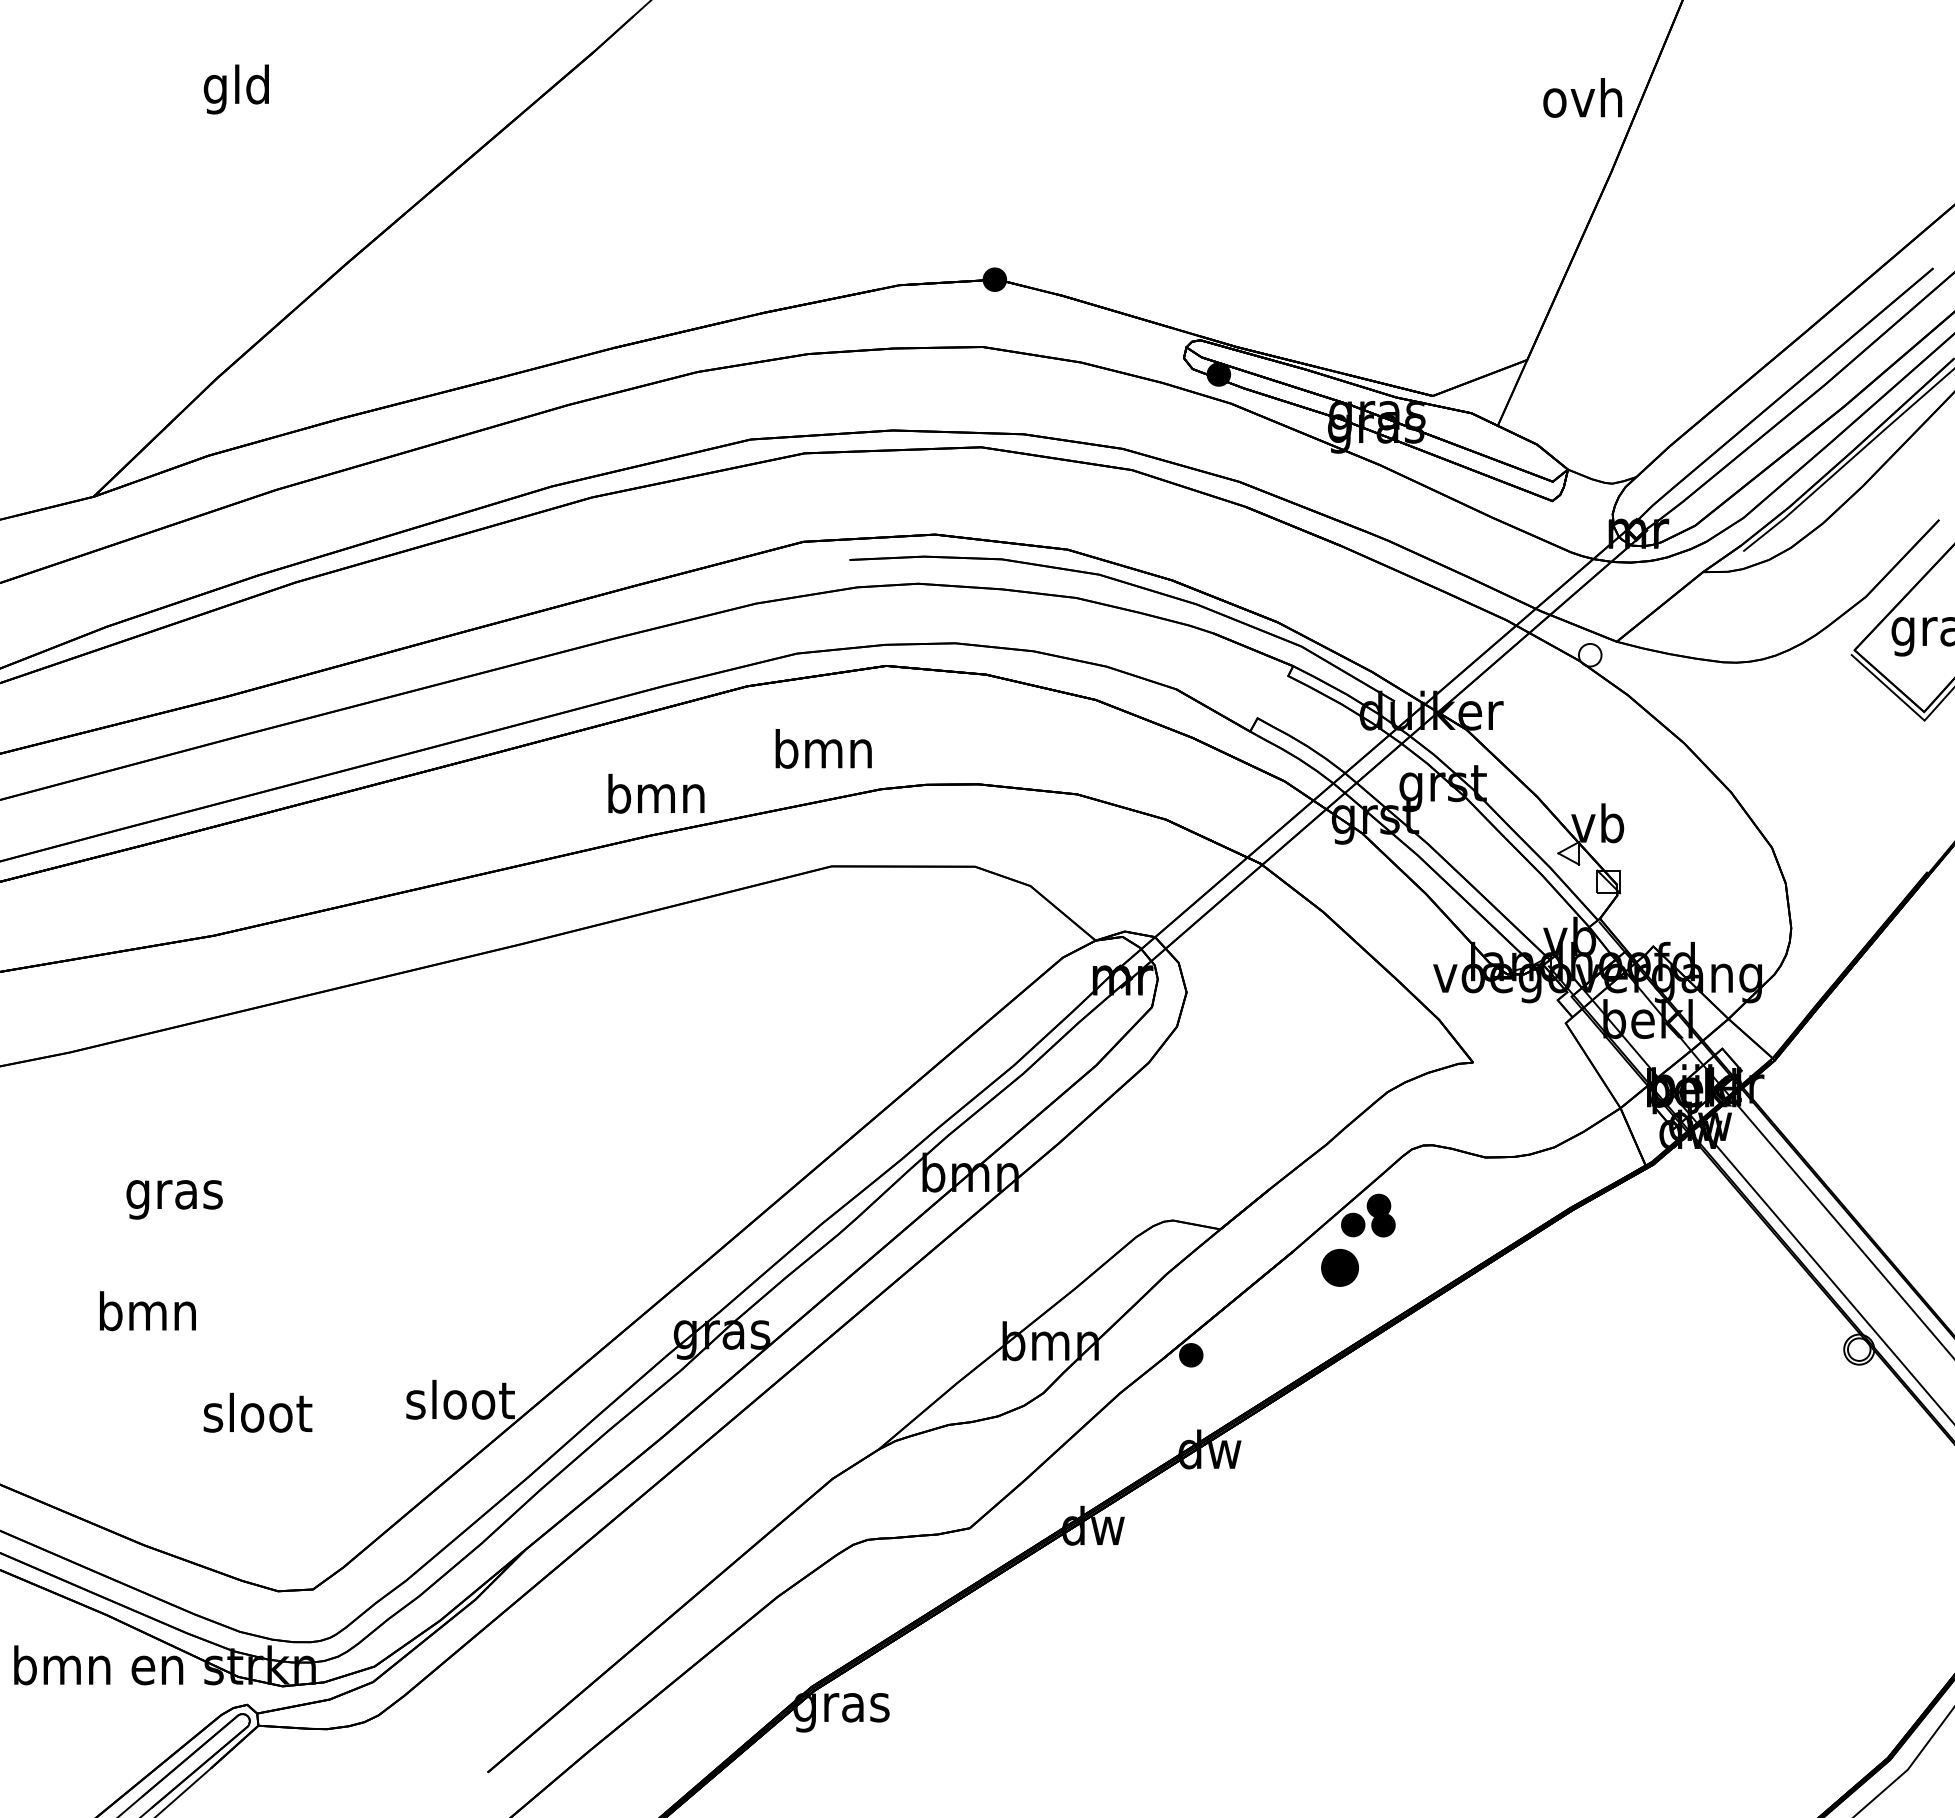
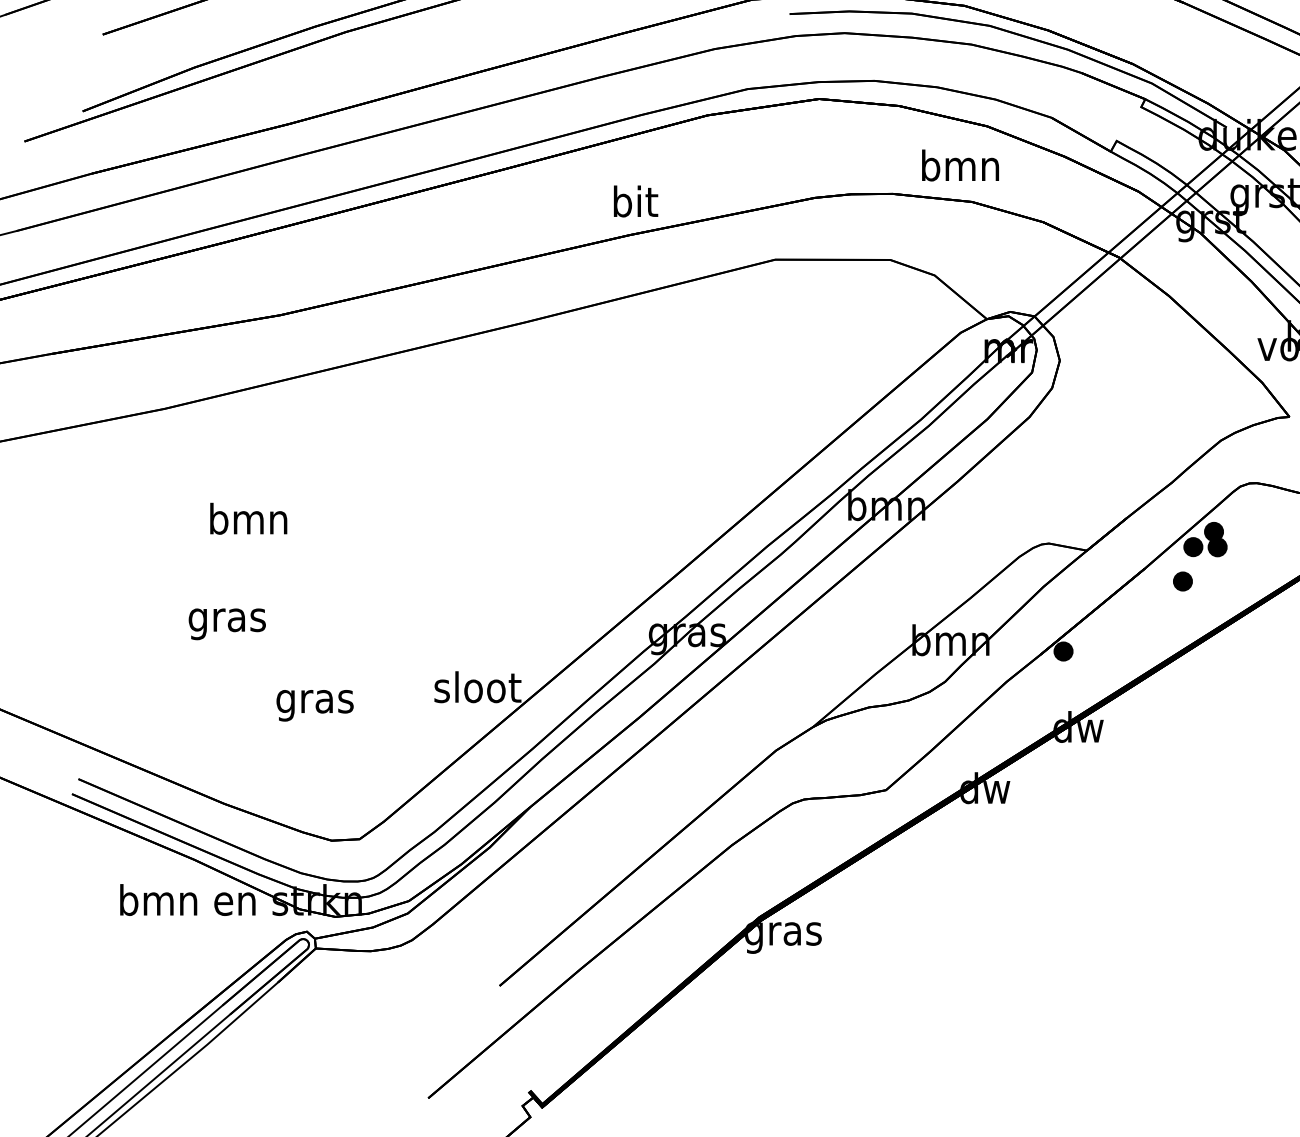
text: (823, 748) -> (960, 165), moved
text: (656, 793) -> (634, 201), bmn -> bit
text: (174, 1194) -> (248, 522), gras -> bmn
part: (1340, 1267) -> (1183, 581), size x0.62
text: (147, 1316) -> (226, 620), bmn -> gras
text: (257, 1417) -> (315, 701), sloot -> gras

